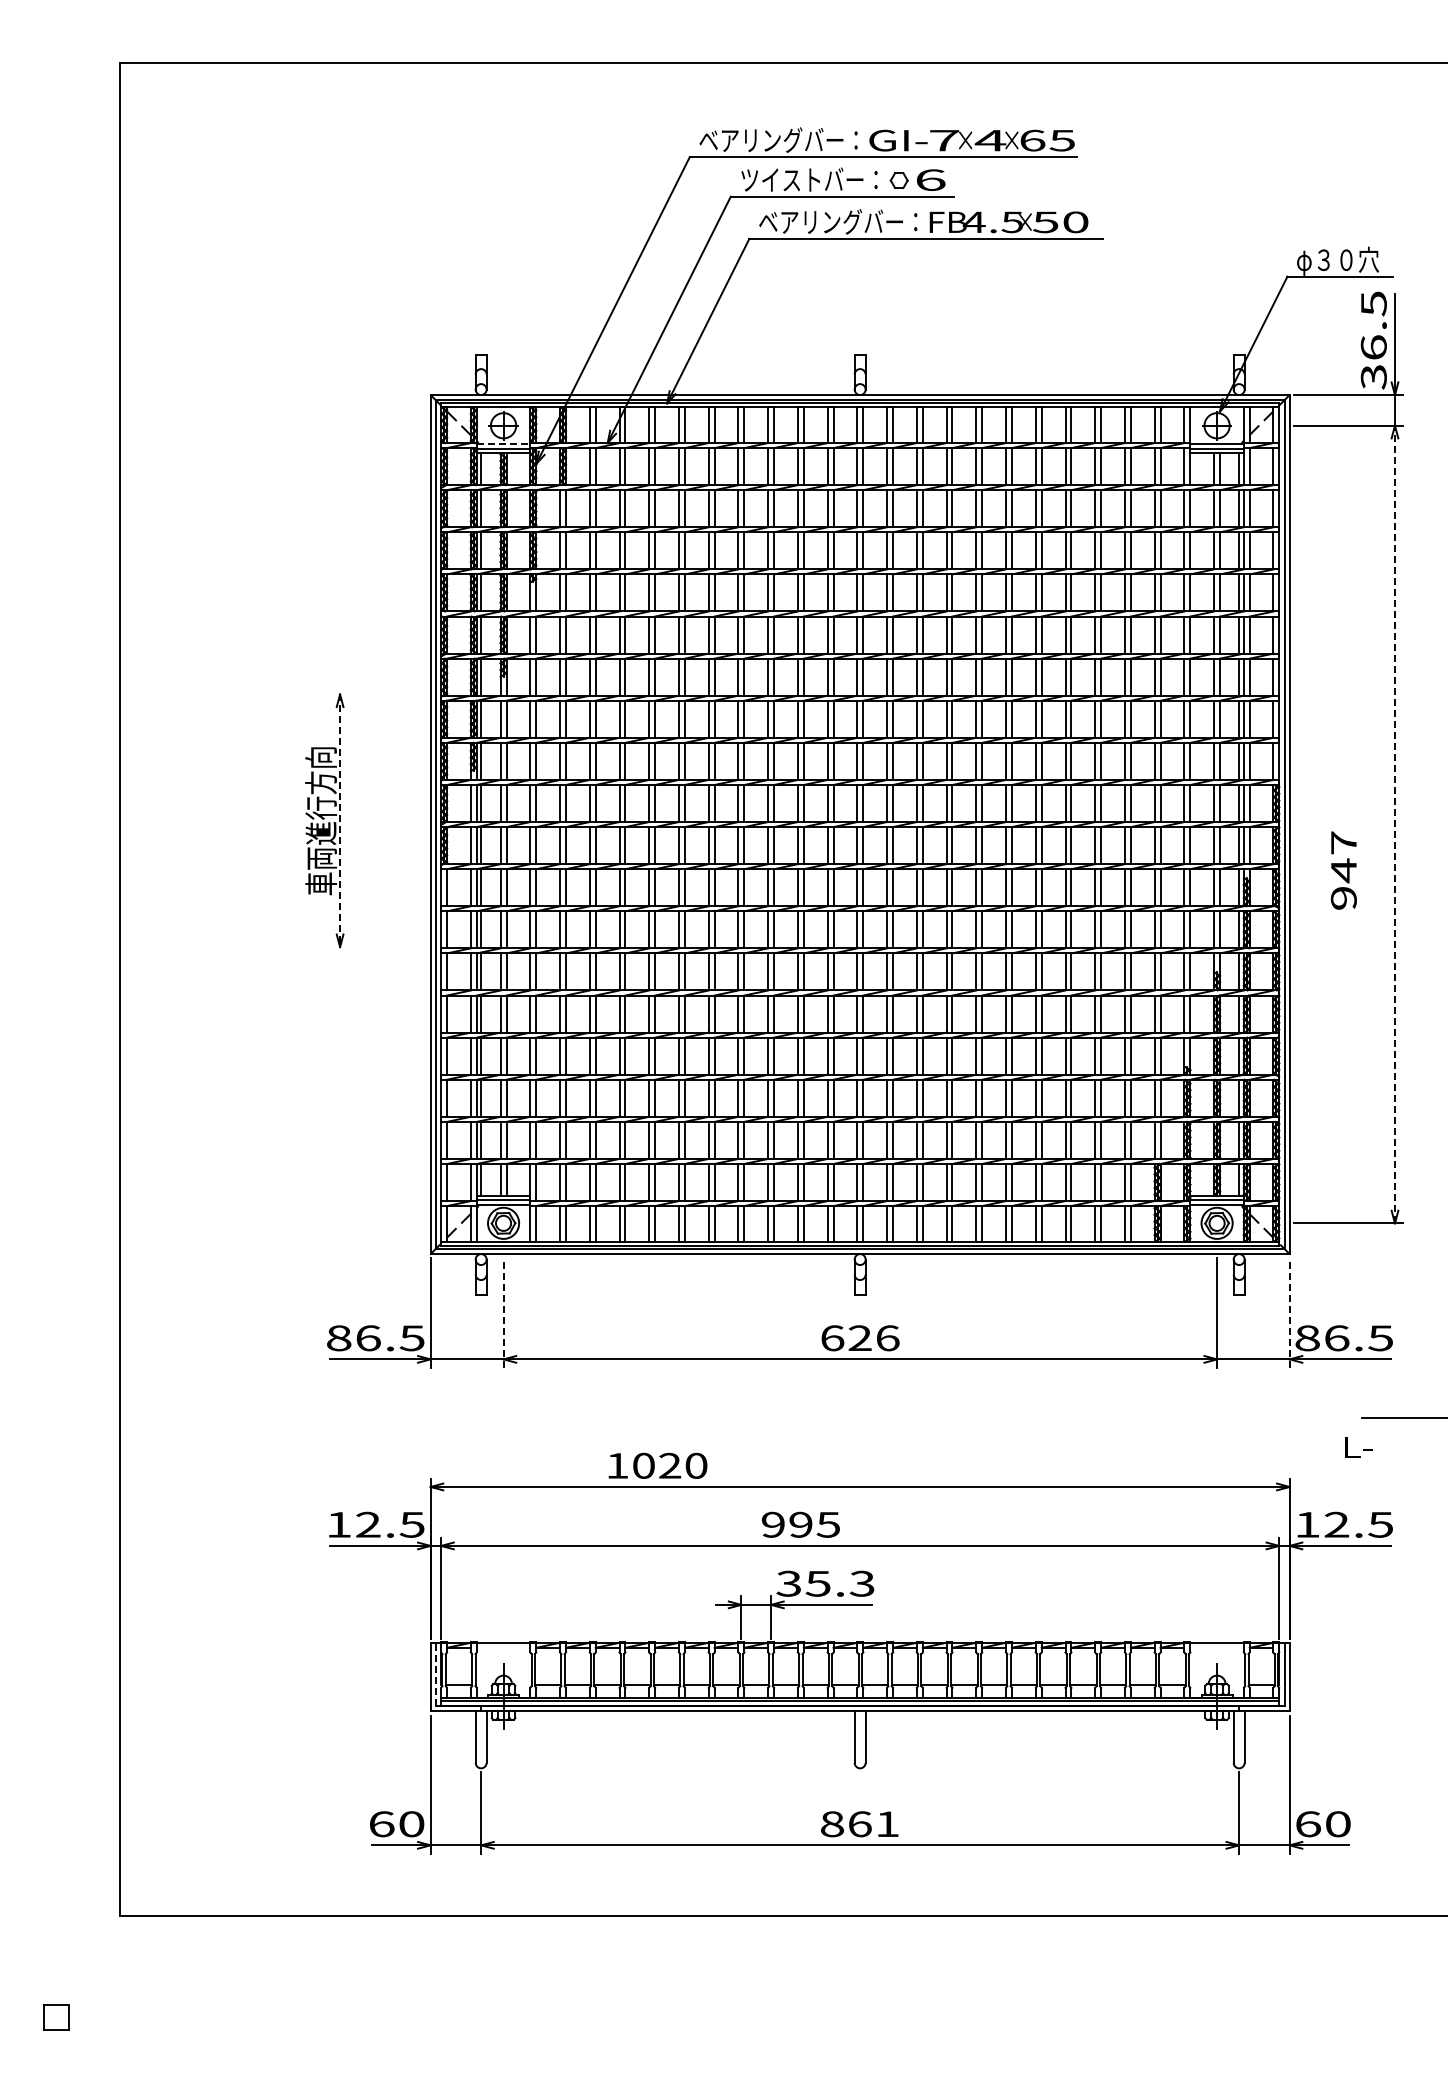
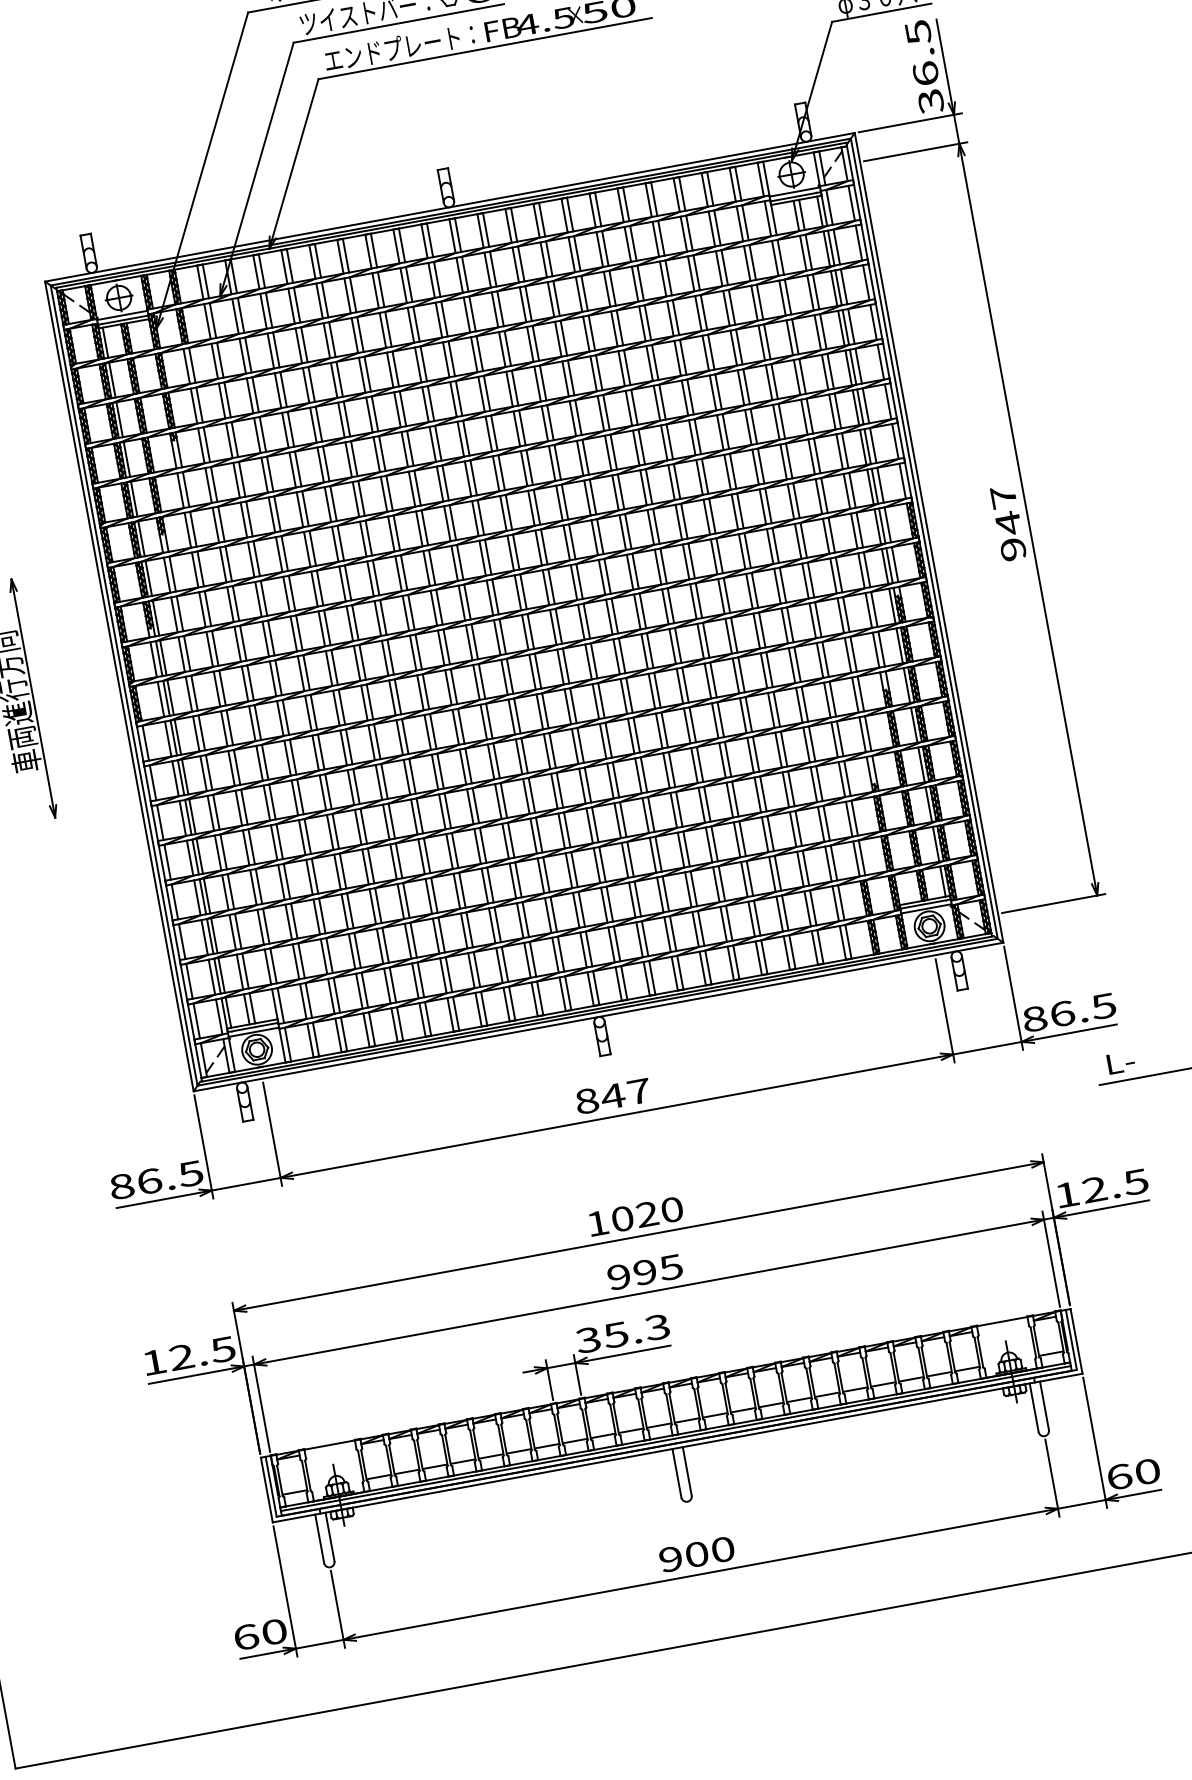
text: (830, 221) -> (391, 48), ベアリングバー： -> エンドプレート：
line: (503, 444) -> (122, 315), dashed -> solid
line: (340, 821) -> (33, 699), dashed -> solid
line: (1394, 824) -> (1027, 519), dashed -> solid
text: (1343, 870) -> (1008, 523), moved
line: (503, 1313) -> (272, 1134), dashed -> solid
line: (1289, 1313) -> (1013, 998), dashed -> solid
text: (860, 1338) -> (613, 1096), 626 -> 847
text: (1358, 1447) -> (1120, 1062), moved
text: (657, 1465) -> (635, 1216), moved
text: (800, 1524) -> (644, 1272), moved
line: (435, 1674) -> (270, 1486), dashed -> solid
text: (859, 1824) -> (696, 1554), 861 -> 900

